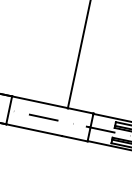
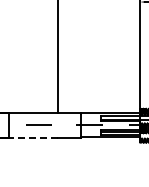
line: (34, 130) -> (33, 137), solid -> dashed

